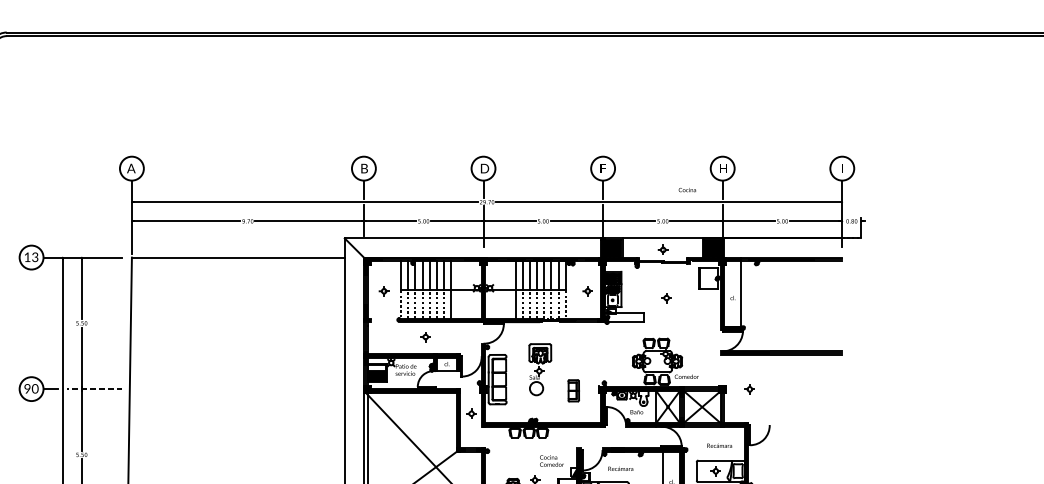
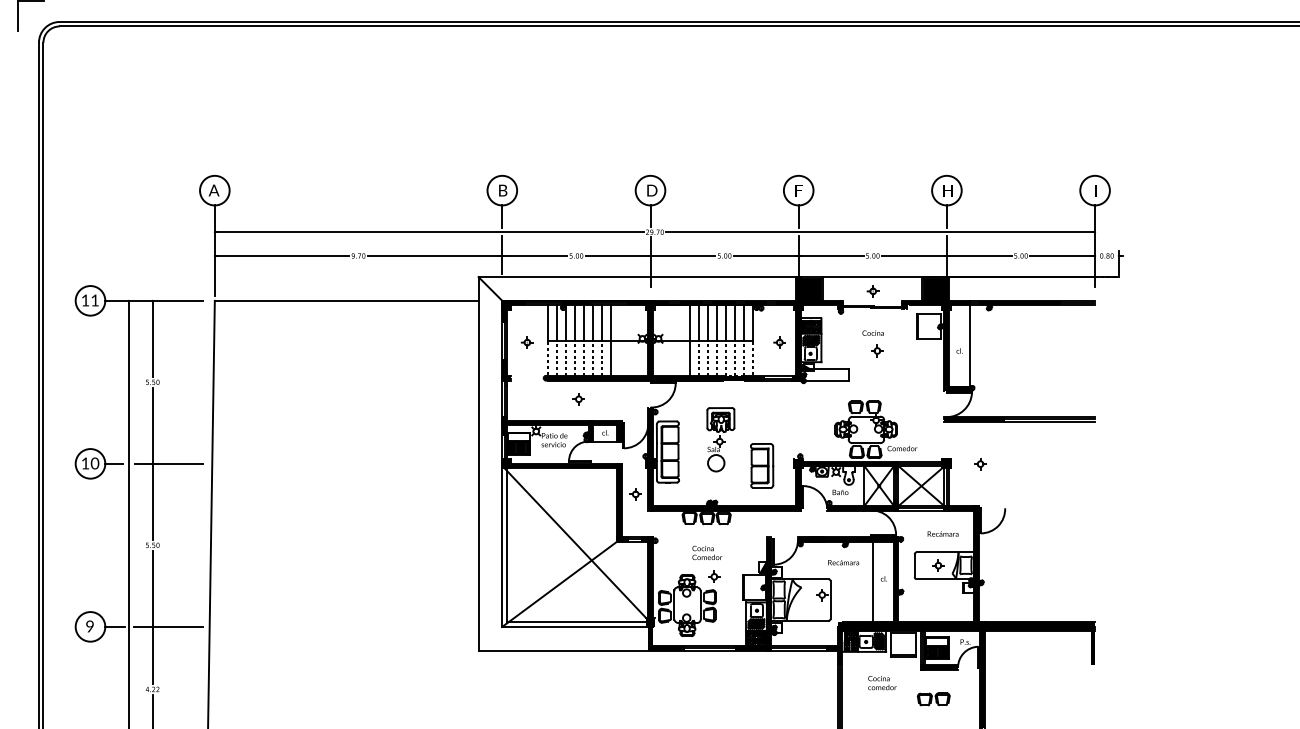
text: (686, 189) -> (872, 332), moved
text: (34, 257) -> (94, 300), 13 -> 11
text: (27, 388) -> (85, 463), 90 -> 10
line: (94, 388) -> (168, 463), dashed -> solid
part: (573, 390) -> (762, 465), size x1.67
text: (552, 460) -> (707, 552), moved
text: (620, 468) -> (843, 562), moved

